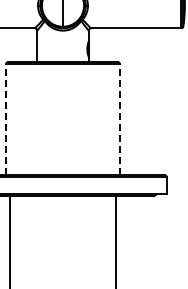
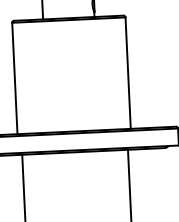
line: (6, 119) -> (15, 78), dashed -> solid
line: (119, 119) -> (127, 72), dashed -> solid

